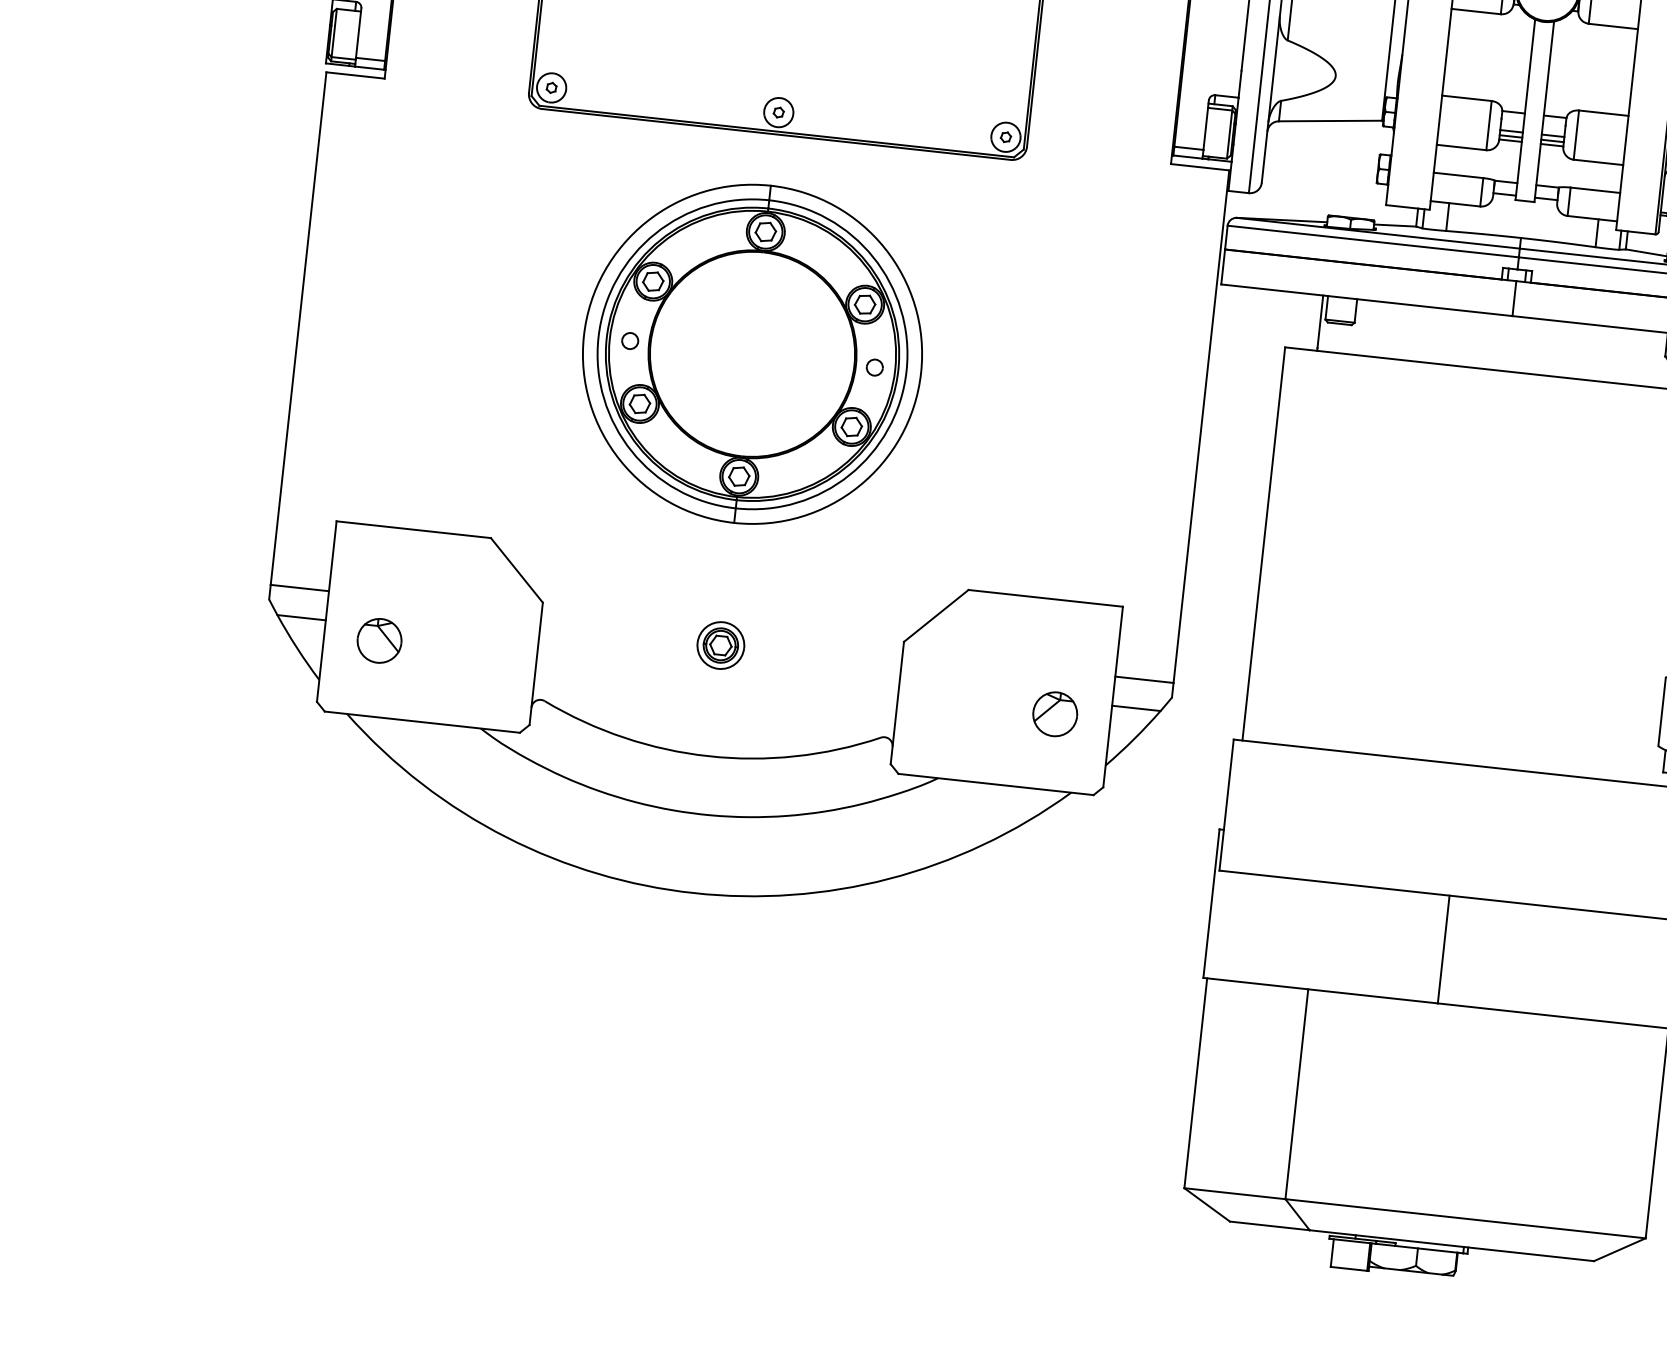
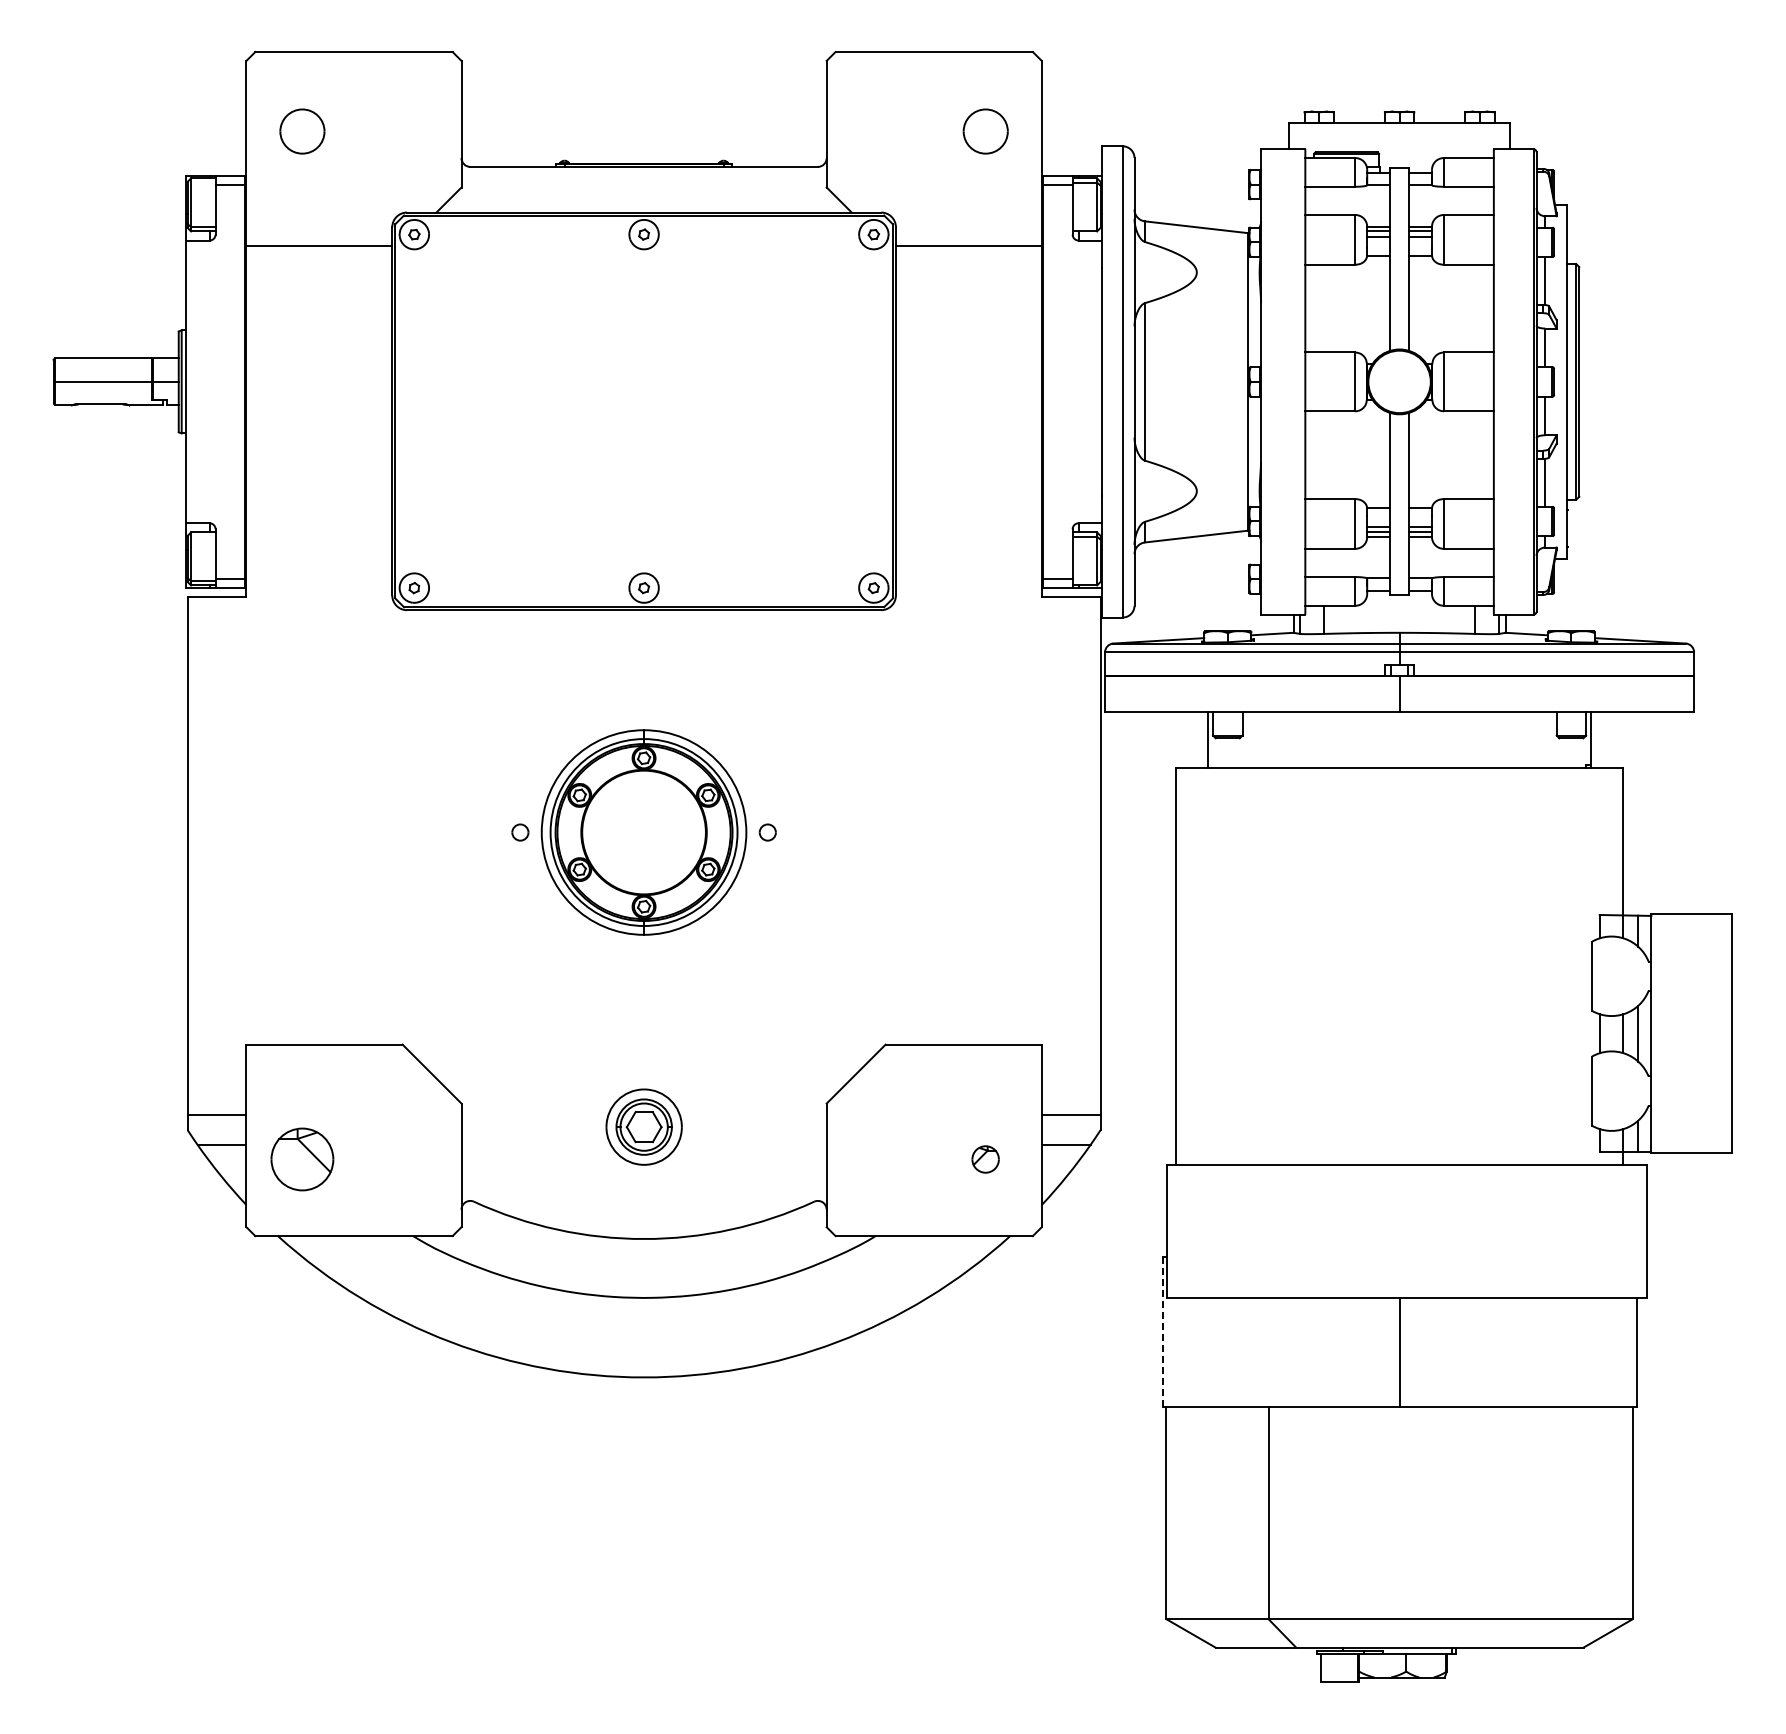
part: (751, 354) -> (643, 832), size x0.6
part: (379, 640) -> (302, 1159), size x1.4
part: (720, 644) -> (643, 1126), size x1.6
part: (1054, 714) -> (985, 1159), size x0.6
line: (1211, 904) -> (1162, 1332), solid -> dashed

